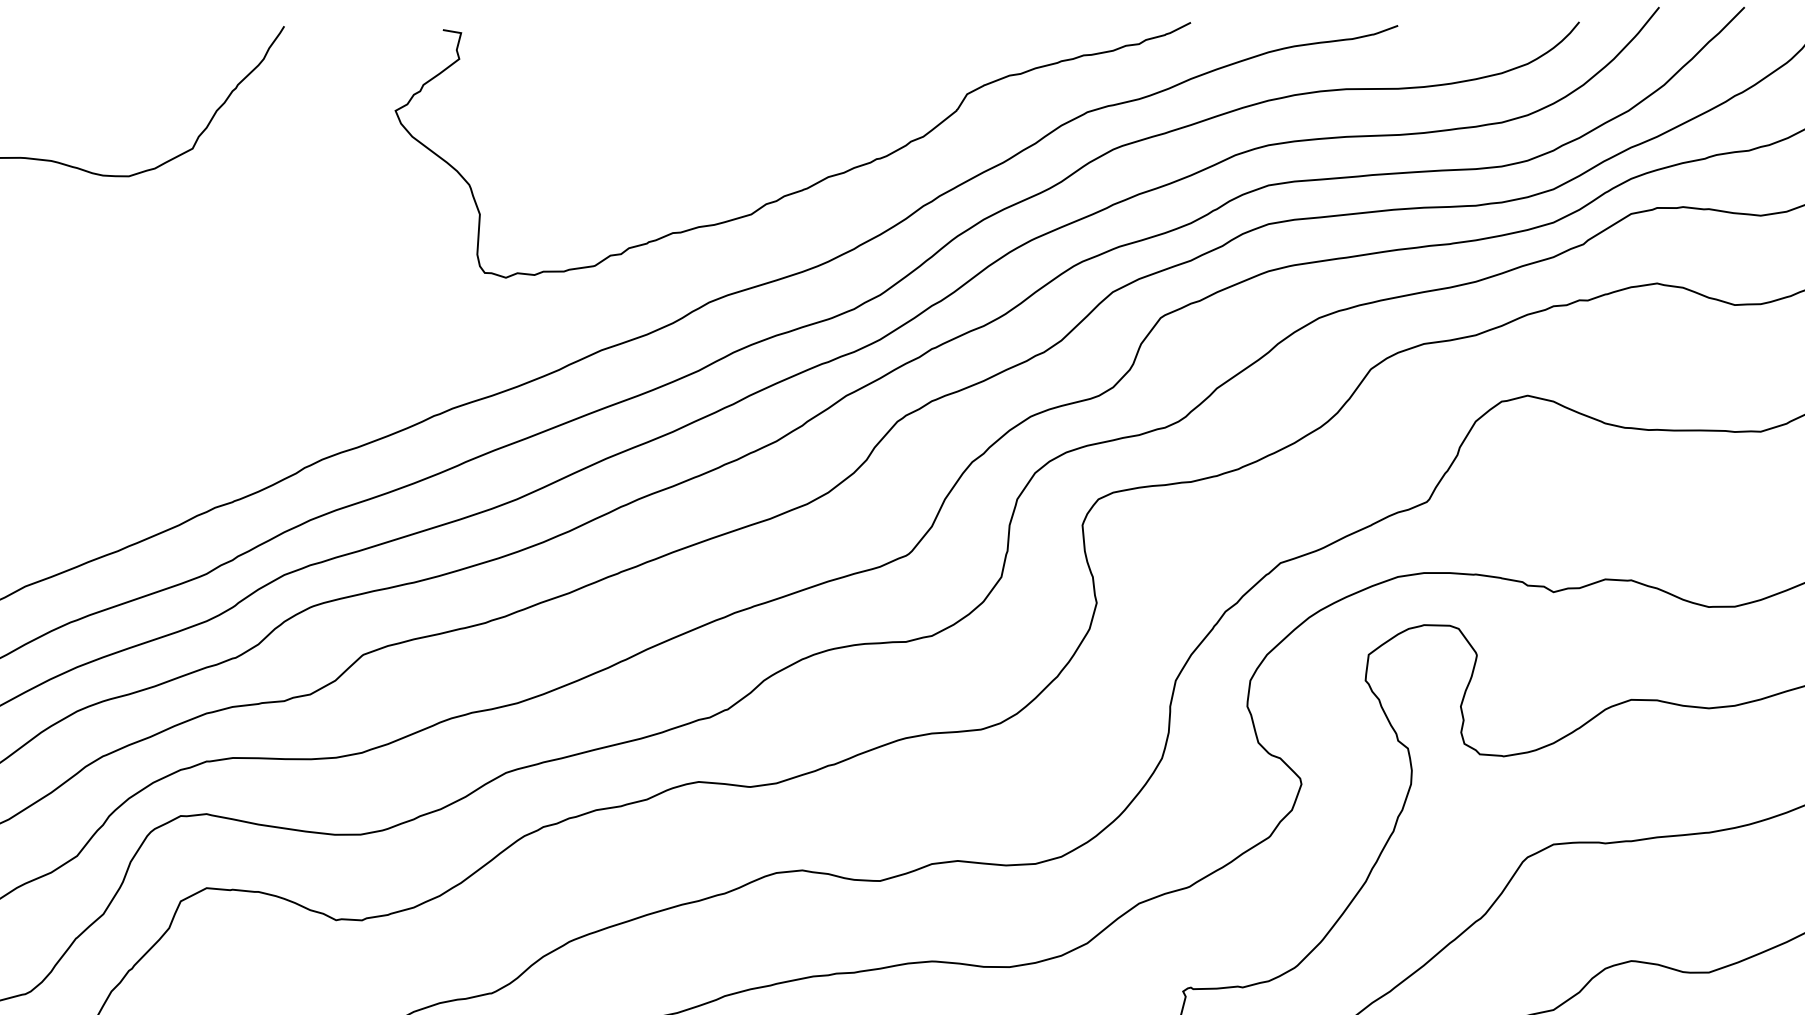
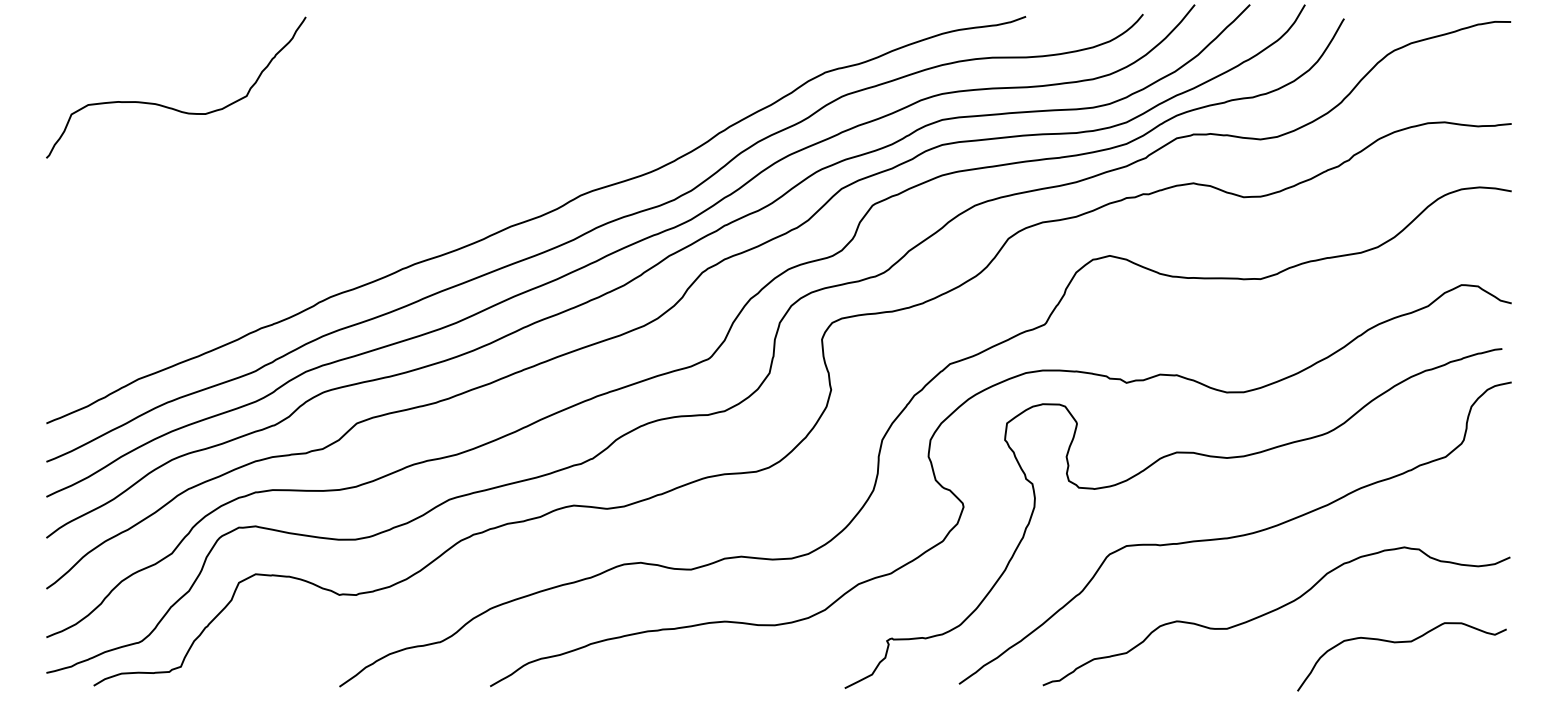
curve: (815, 181) -> (649, 117), removed

